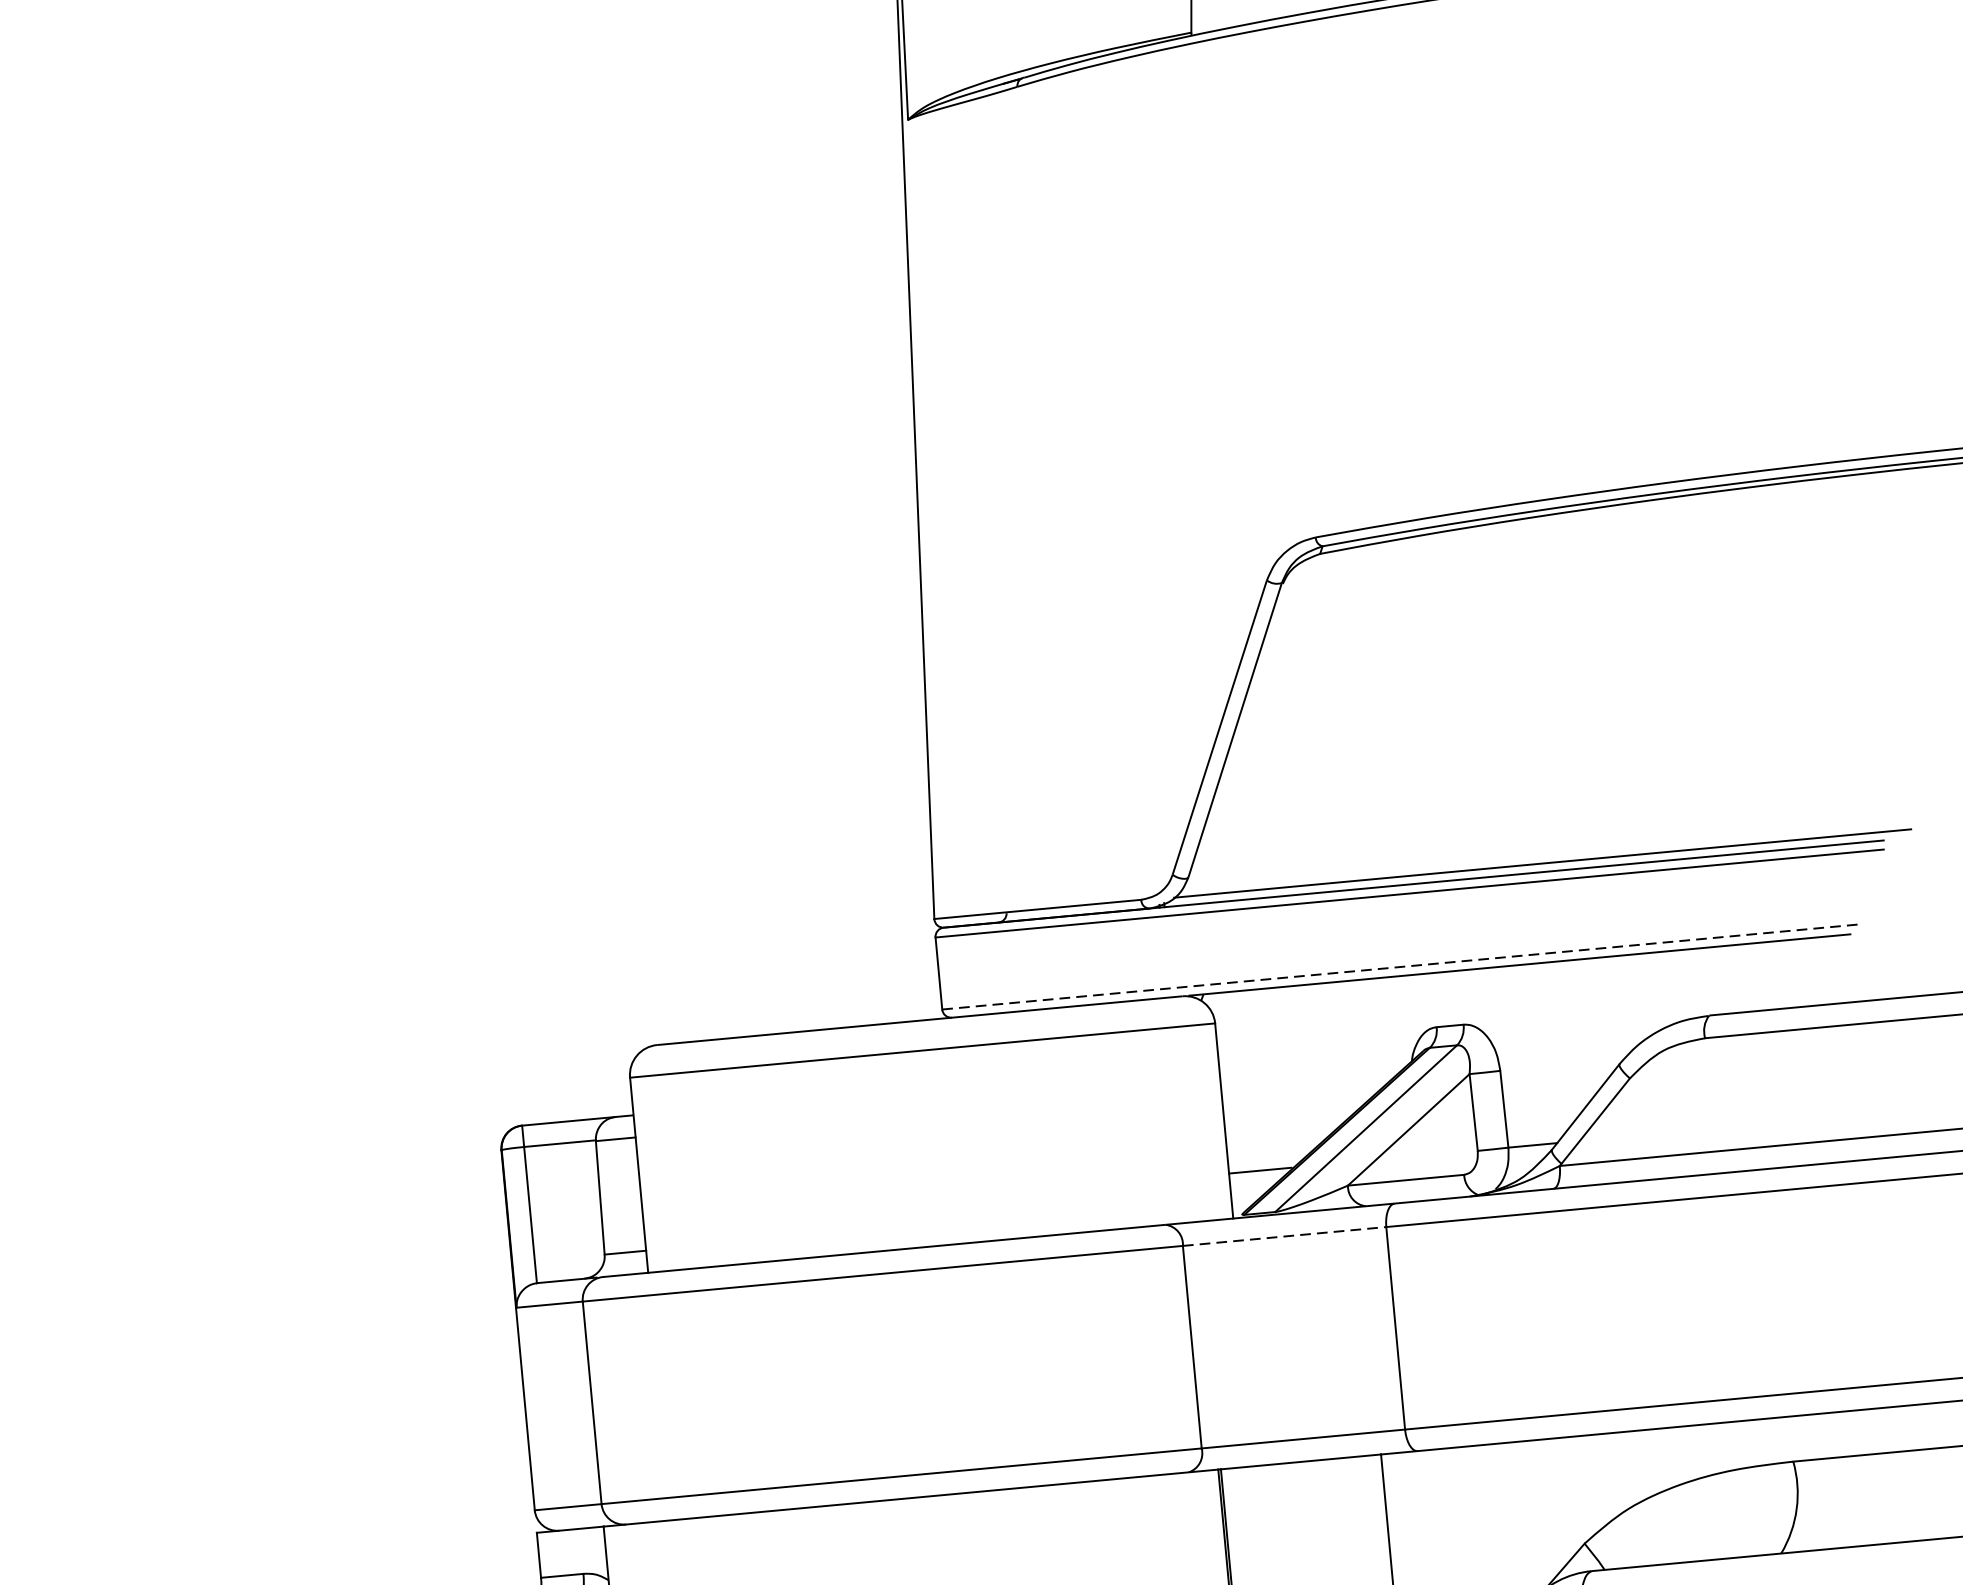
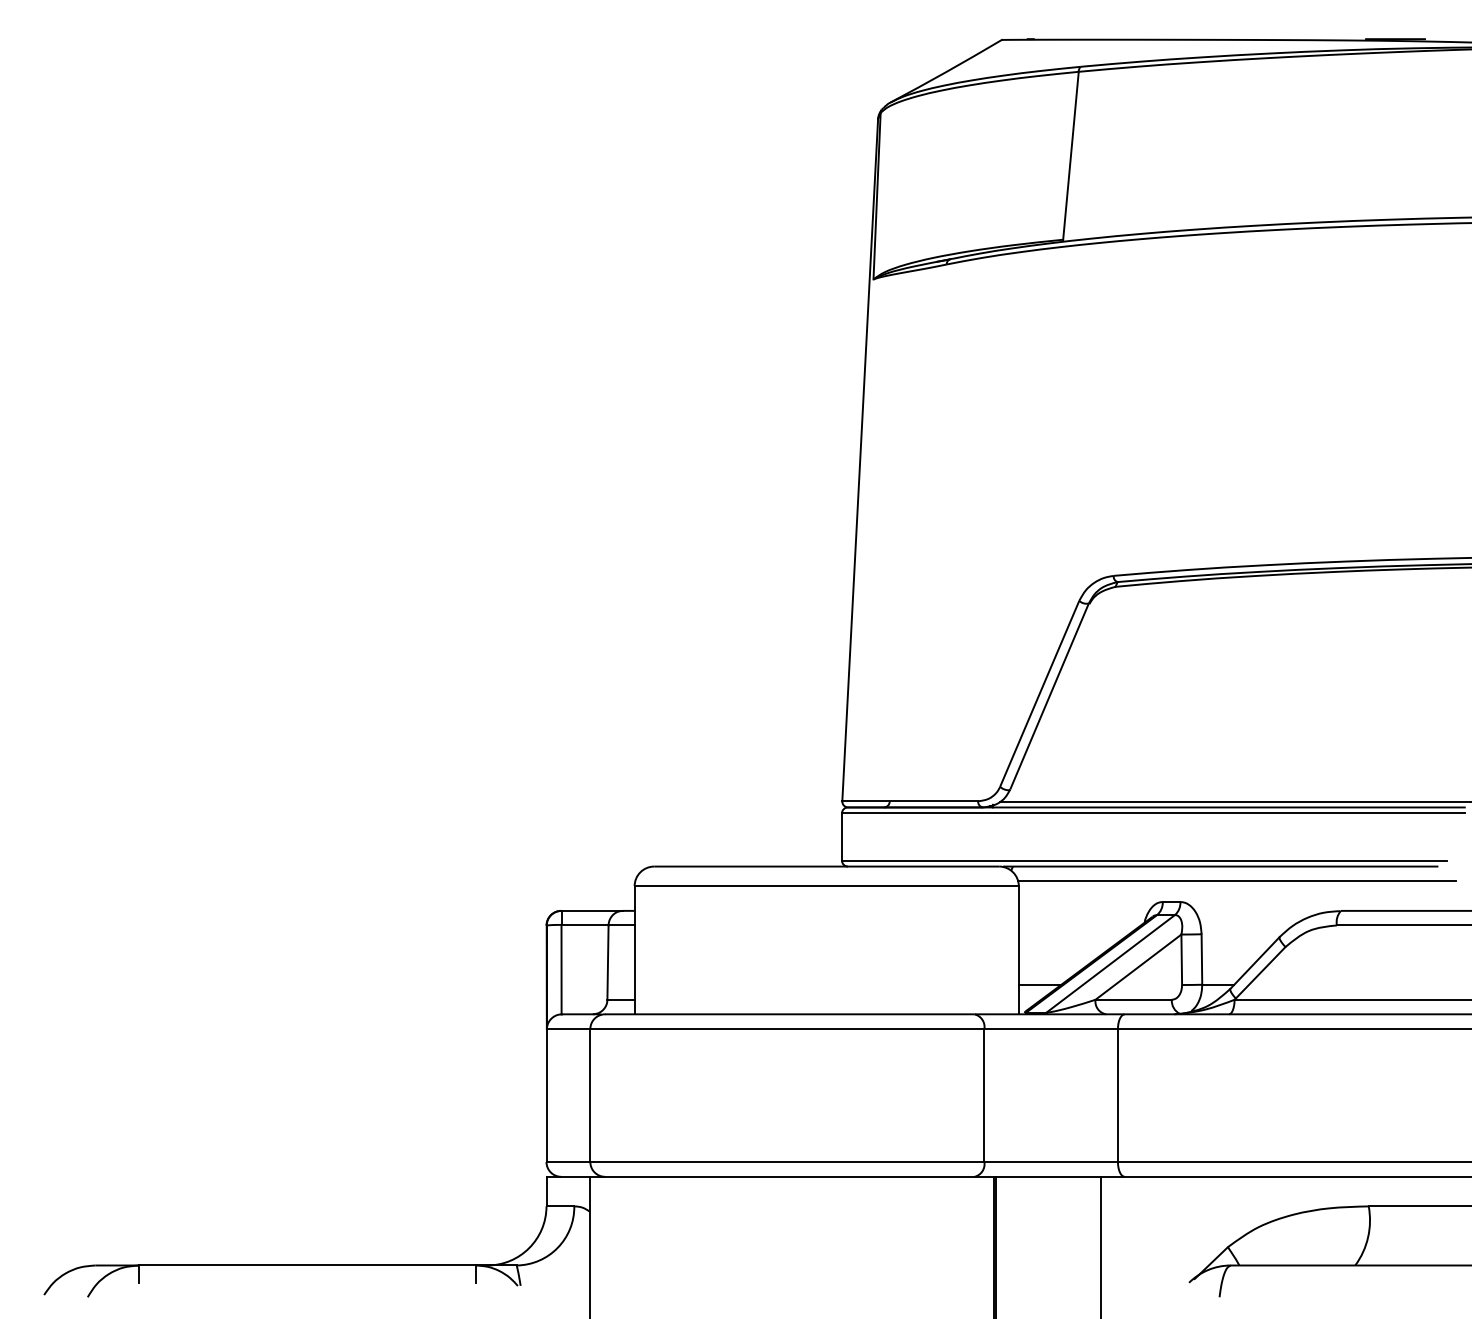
line: (1402, 966) -> (1144, 860), dashed -> solid
line: (1547, 985) -> (1237, 881), added
line: (1285, 1237) -> (1051, 1029), dashed -> solid

